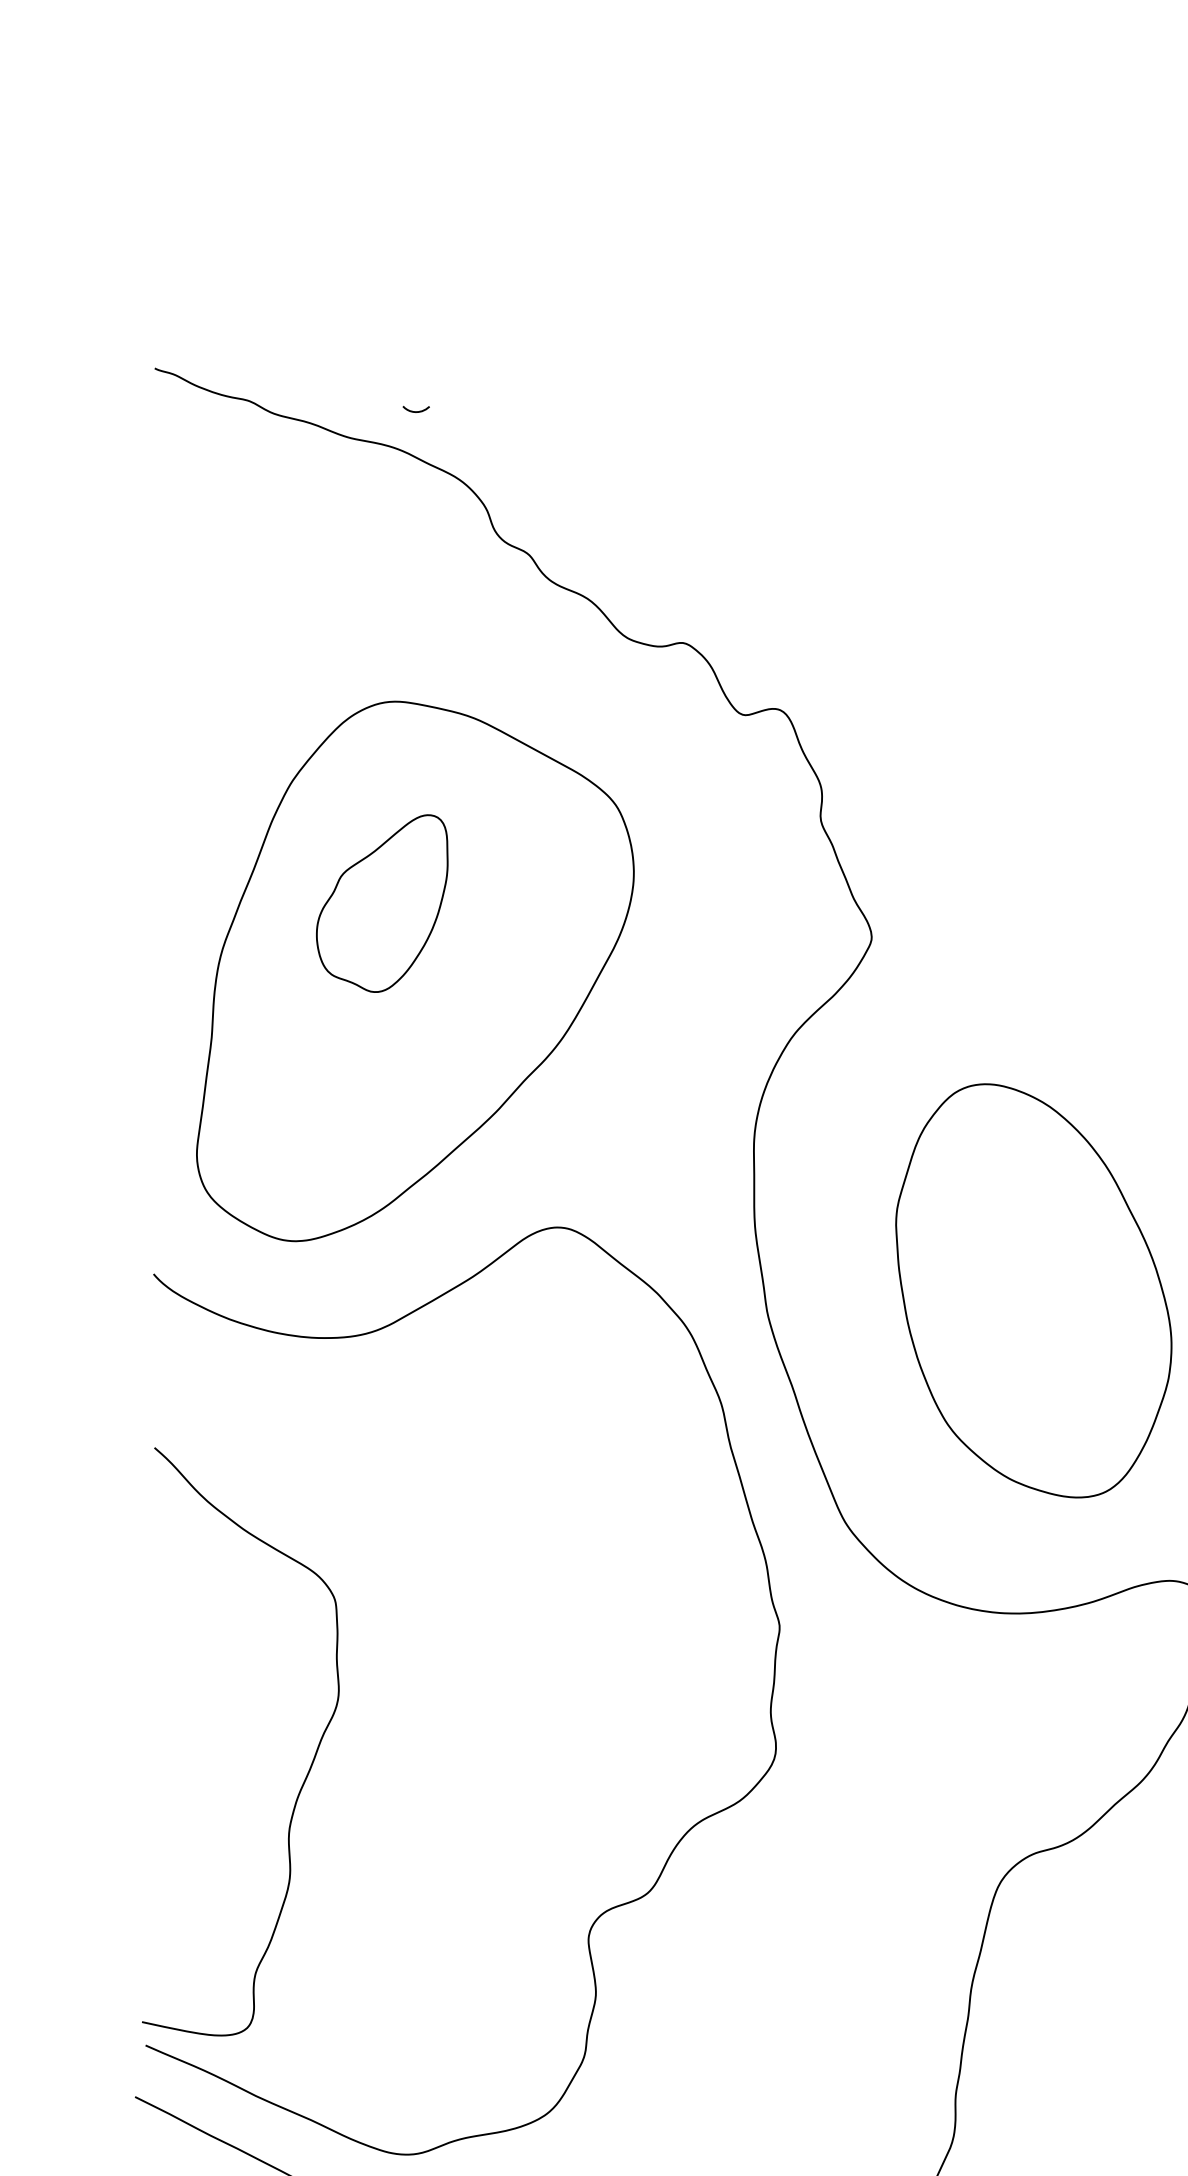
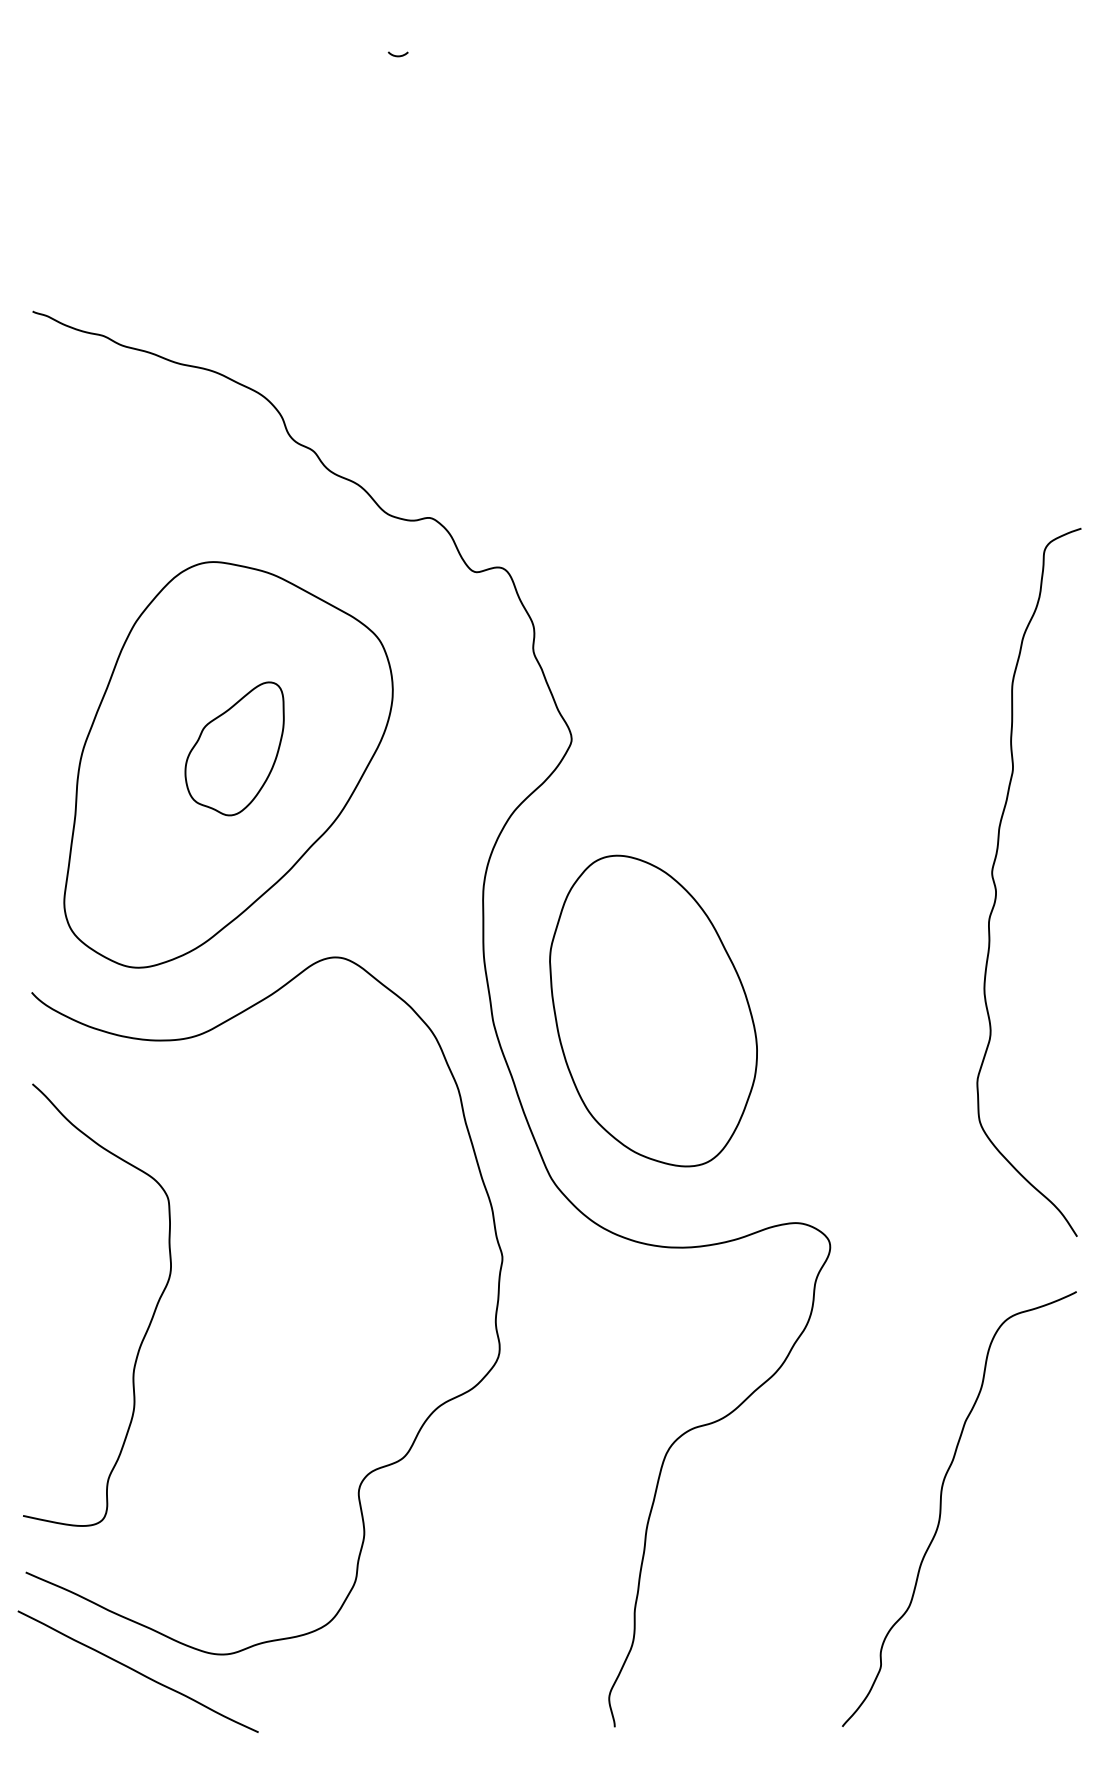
curve: (415, 410) -> (397, 55), moved
part: (382, 903) -> (234, 748), moved
part: (1033, 1290) -> (653, 1010), moved
curve: (306, 1774) -> (146, 1329), moved

